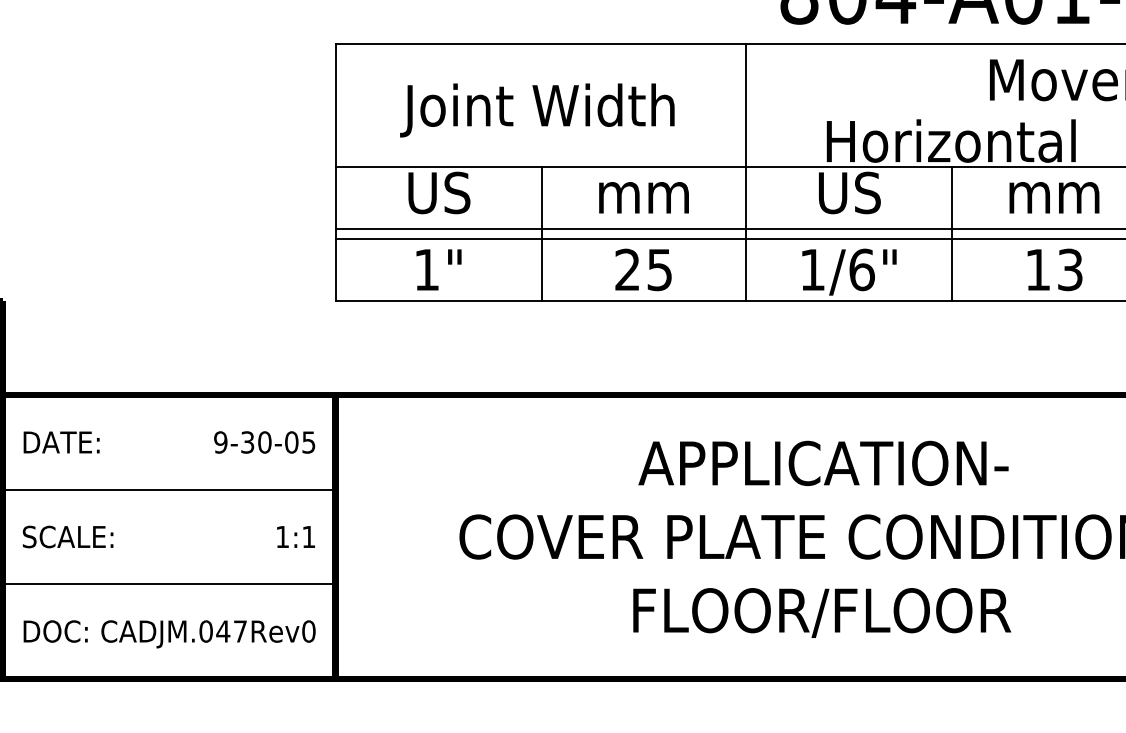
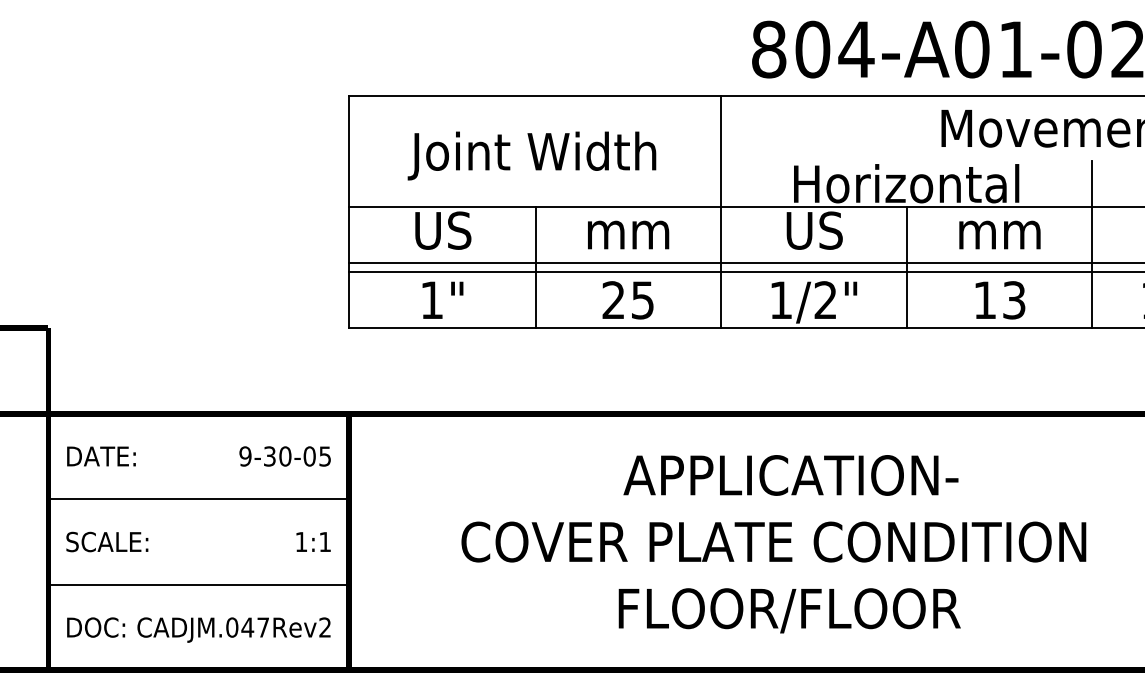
text: (861, 270) -> (825, 300), 1/6" -> 1/2"
text: (309, 631) -> (325, 627), CADJM.047Rev0 -> CADJM.047Rev2

